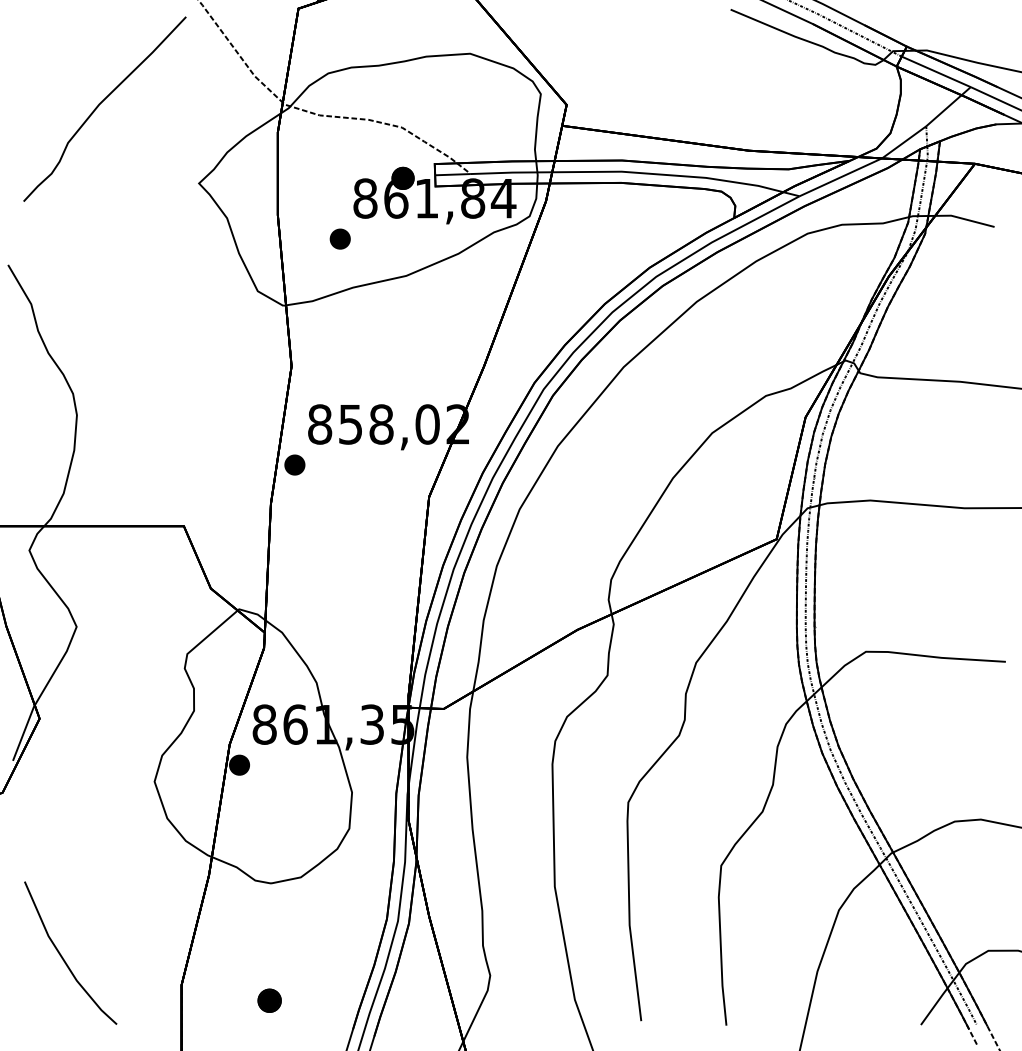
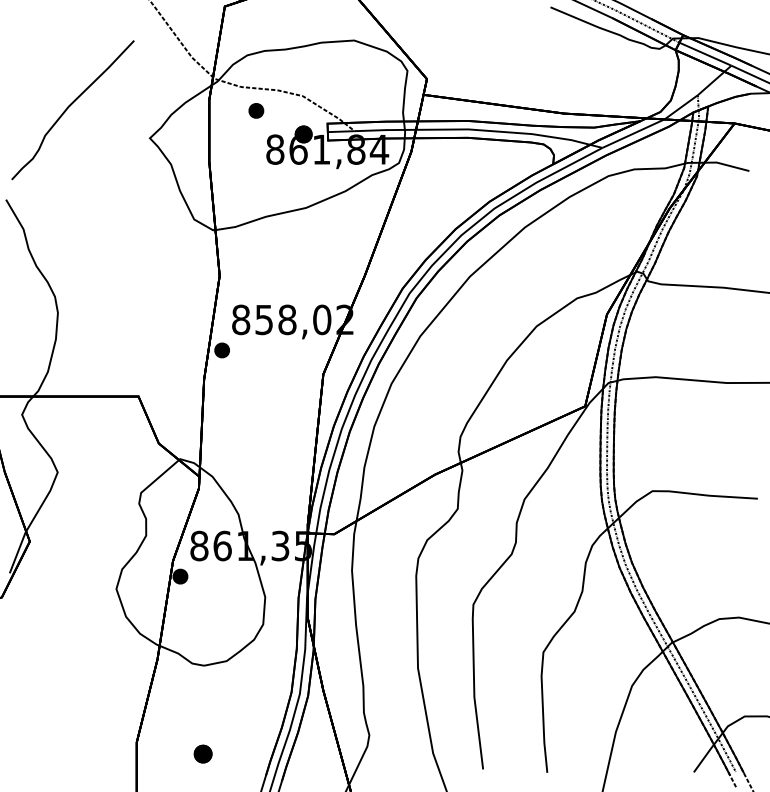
curve: (100, 104) -> (69, 106), moved
part: (339, 238) -> (255, 110), moved
line: (63, 957) -> (47, 721), removed

